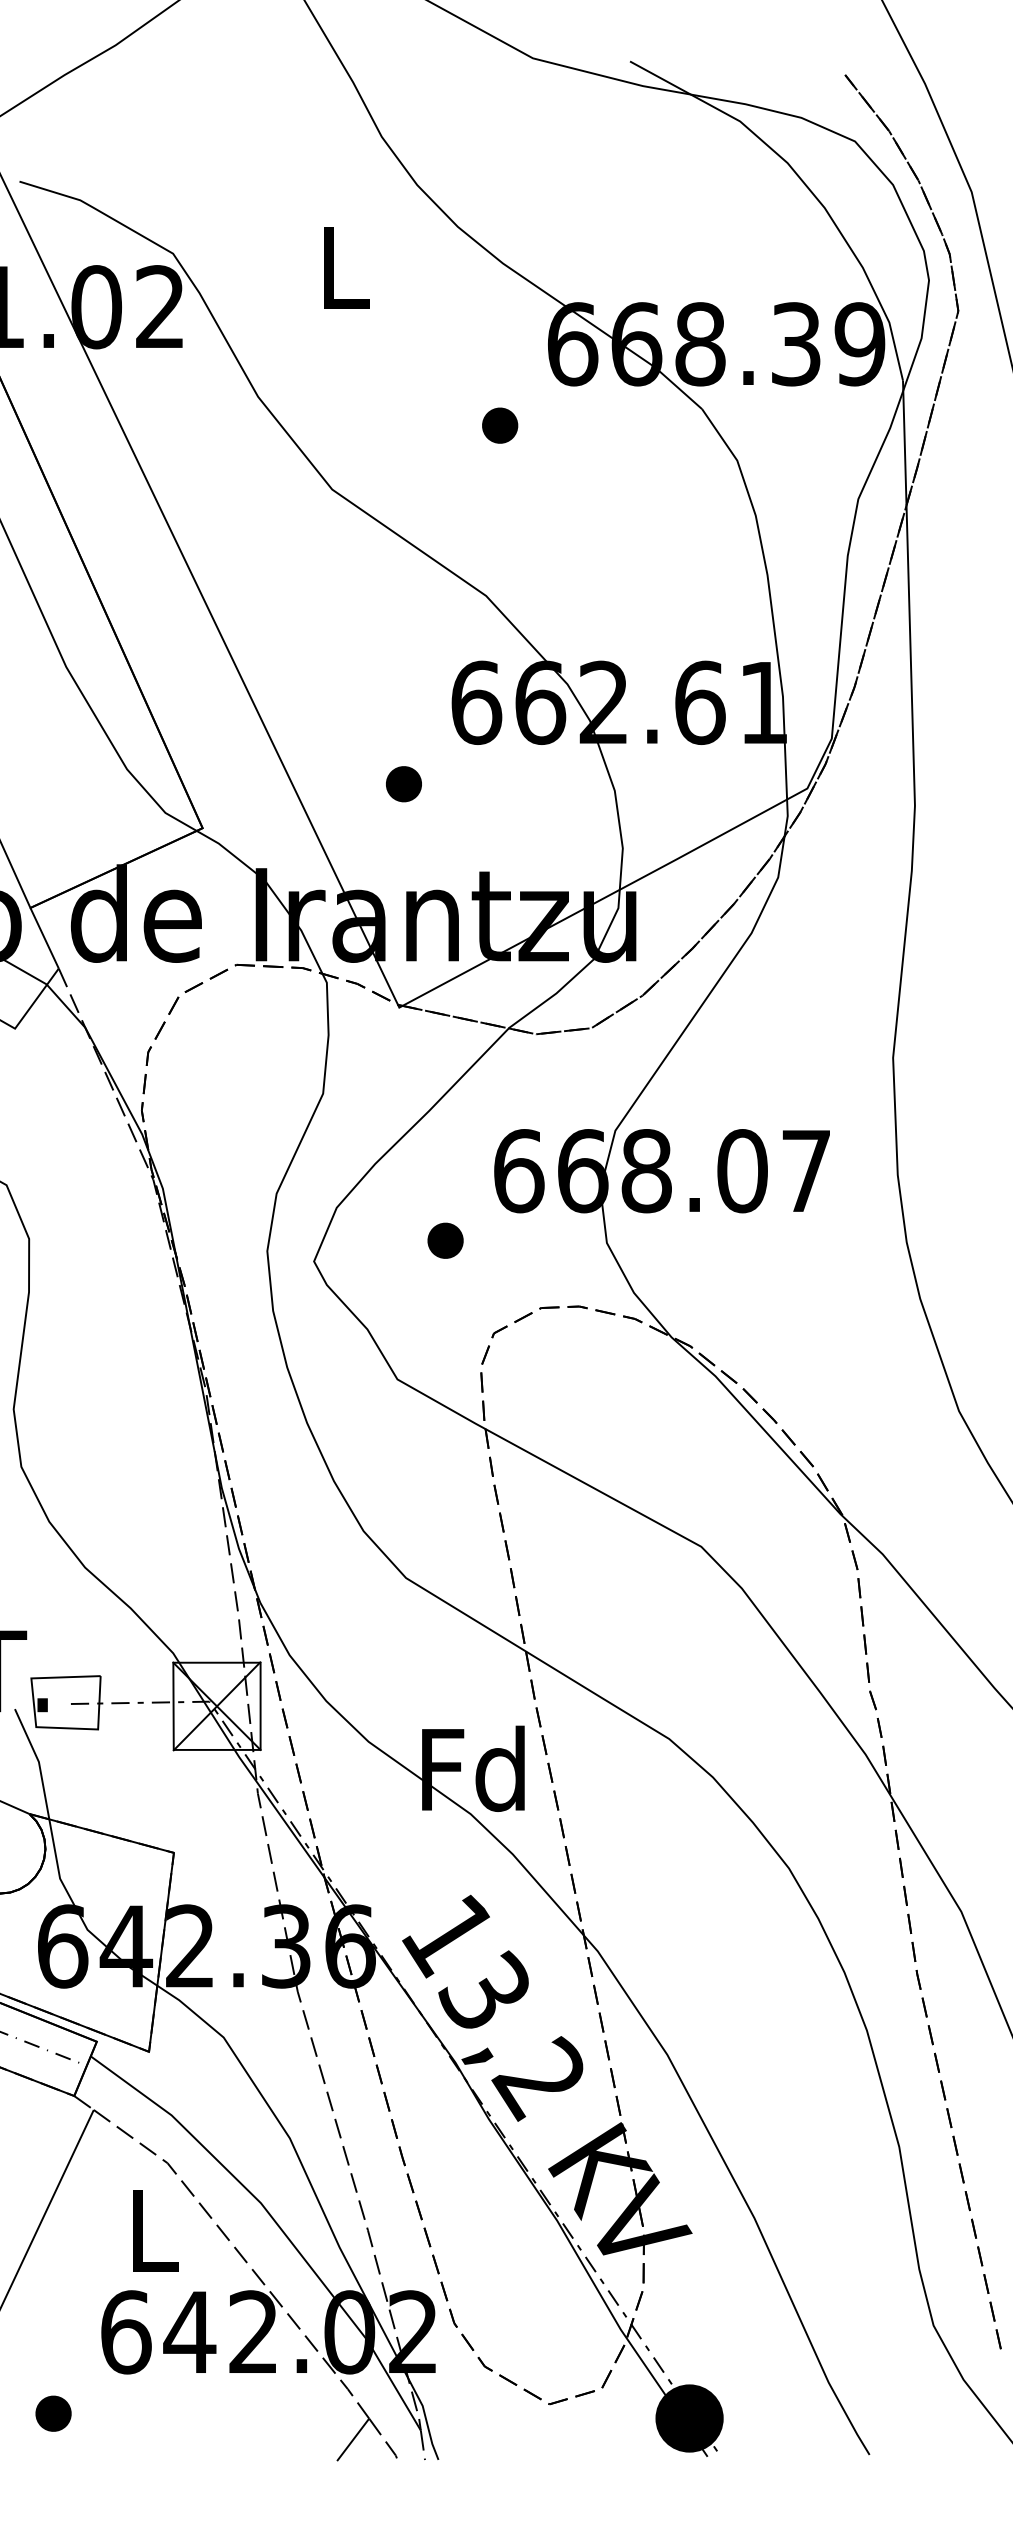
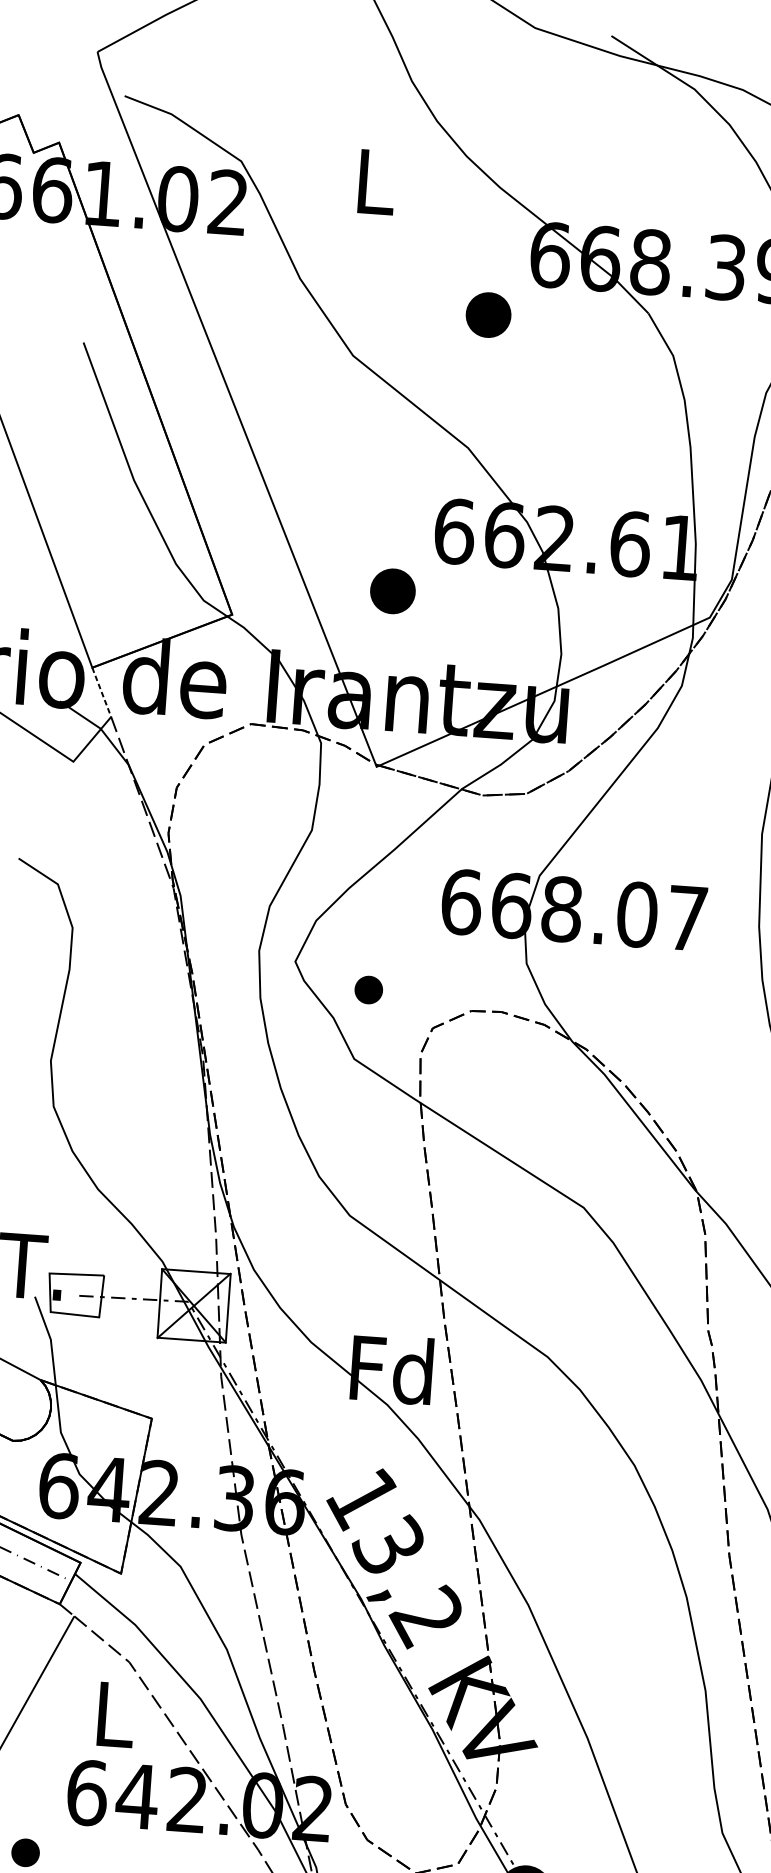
part: (500, 425) -> (489, 314), size x1.6
part: (403, 784) -> (392, 591), size x1.6
line: (44, 938) -> (101, 692), solid -> dashed
part: (445, 1240) -> (368, 989), moved

